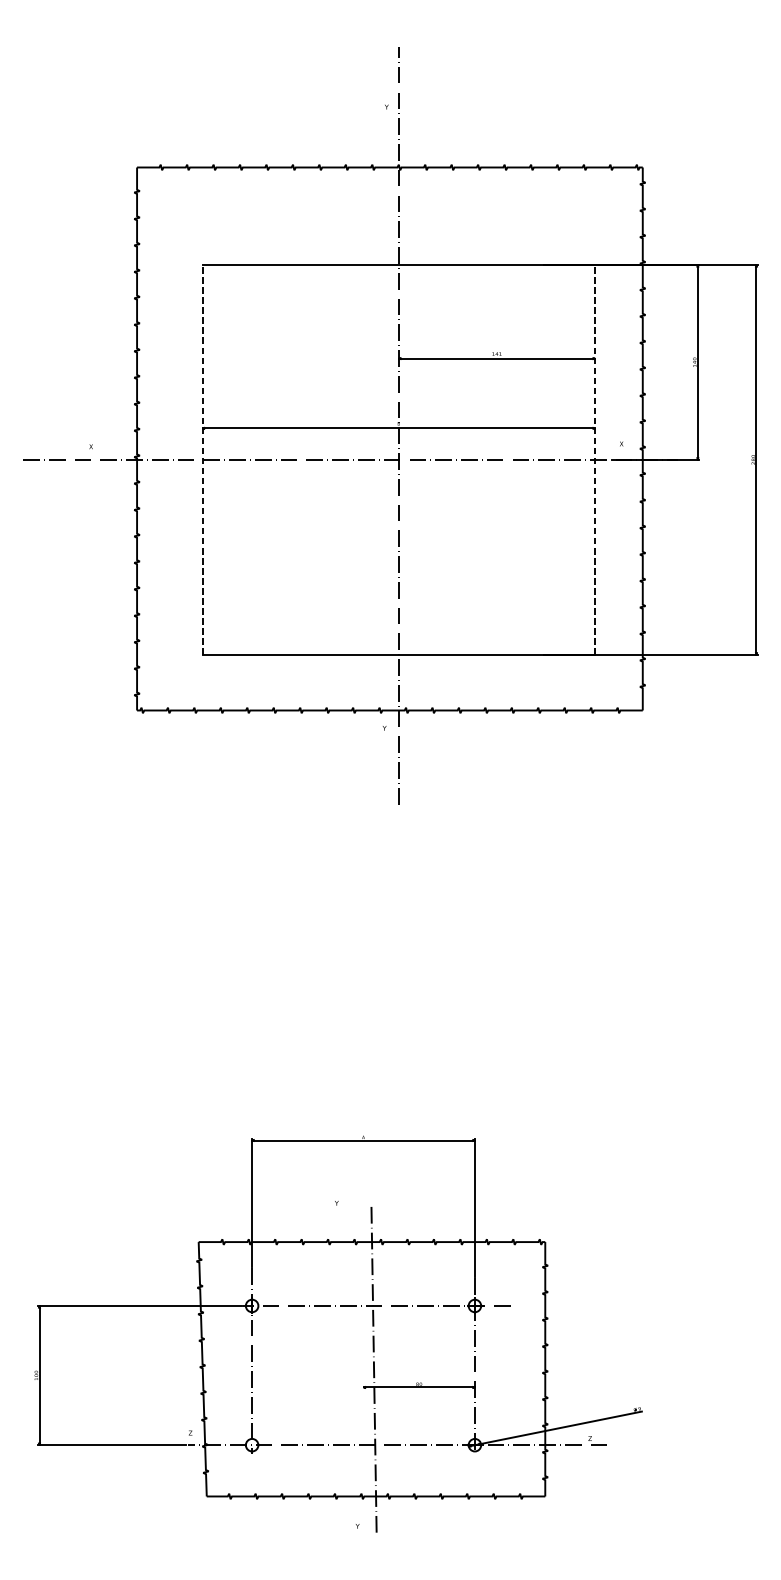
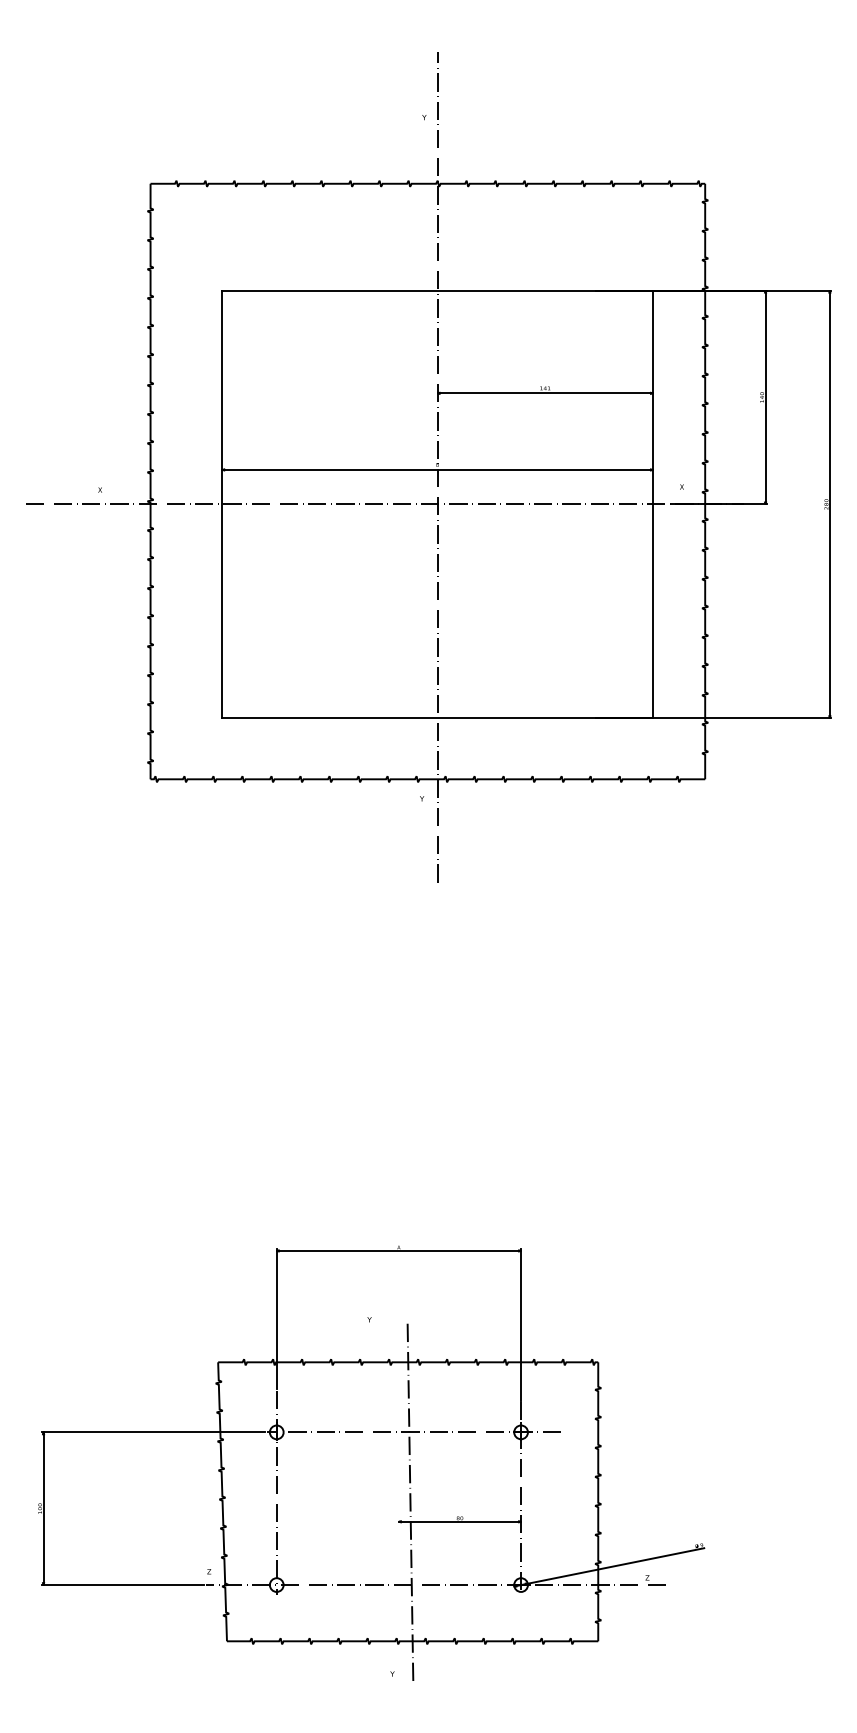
line: (202, 459) -> (222, 504), dashed -> solid
line: (594, 459) -> (652, 504), dashed -> solid

